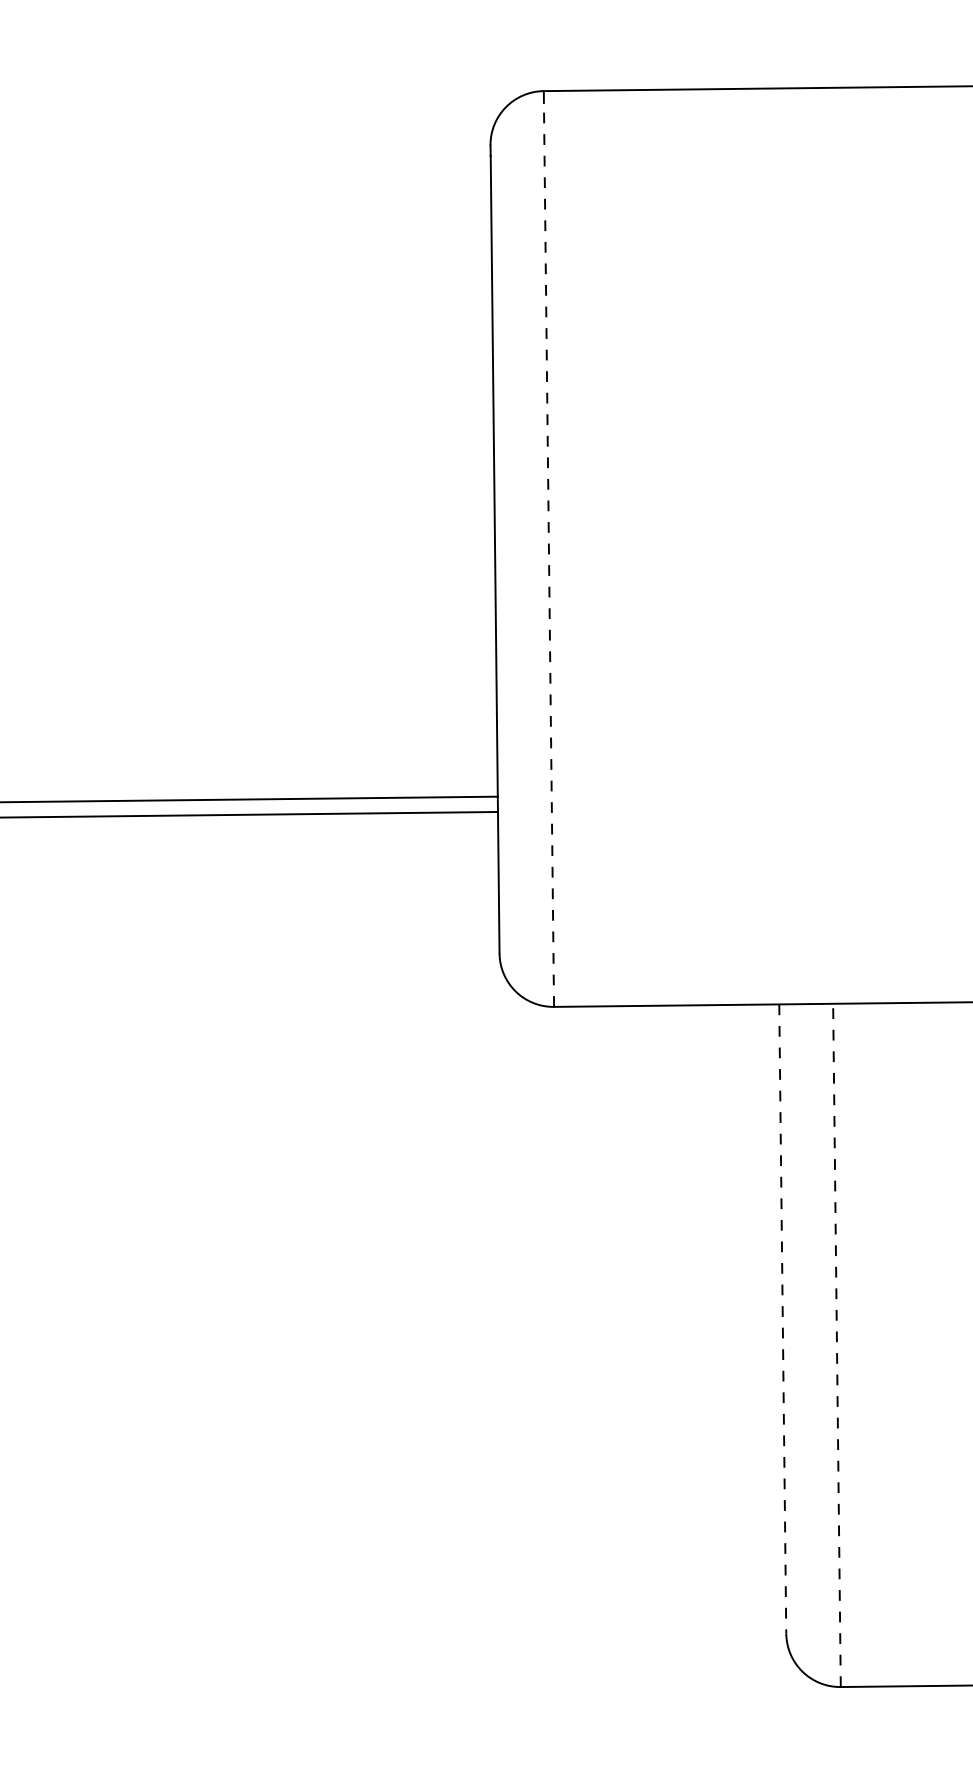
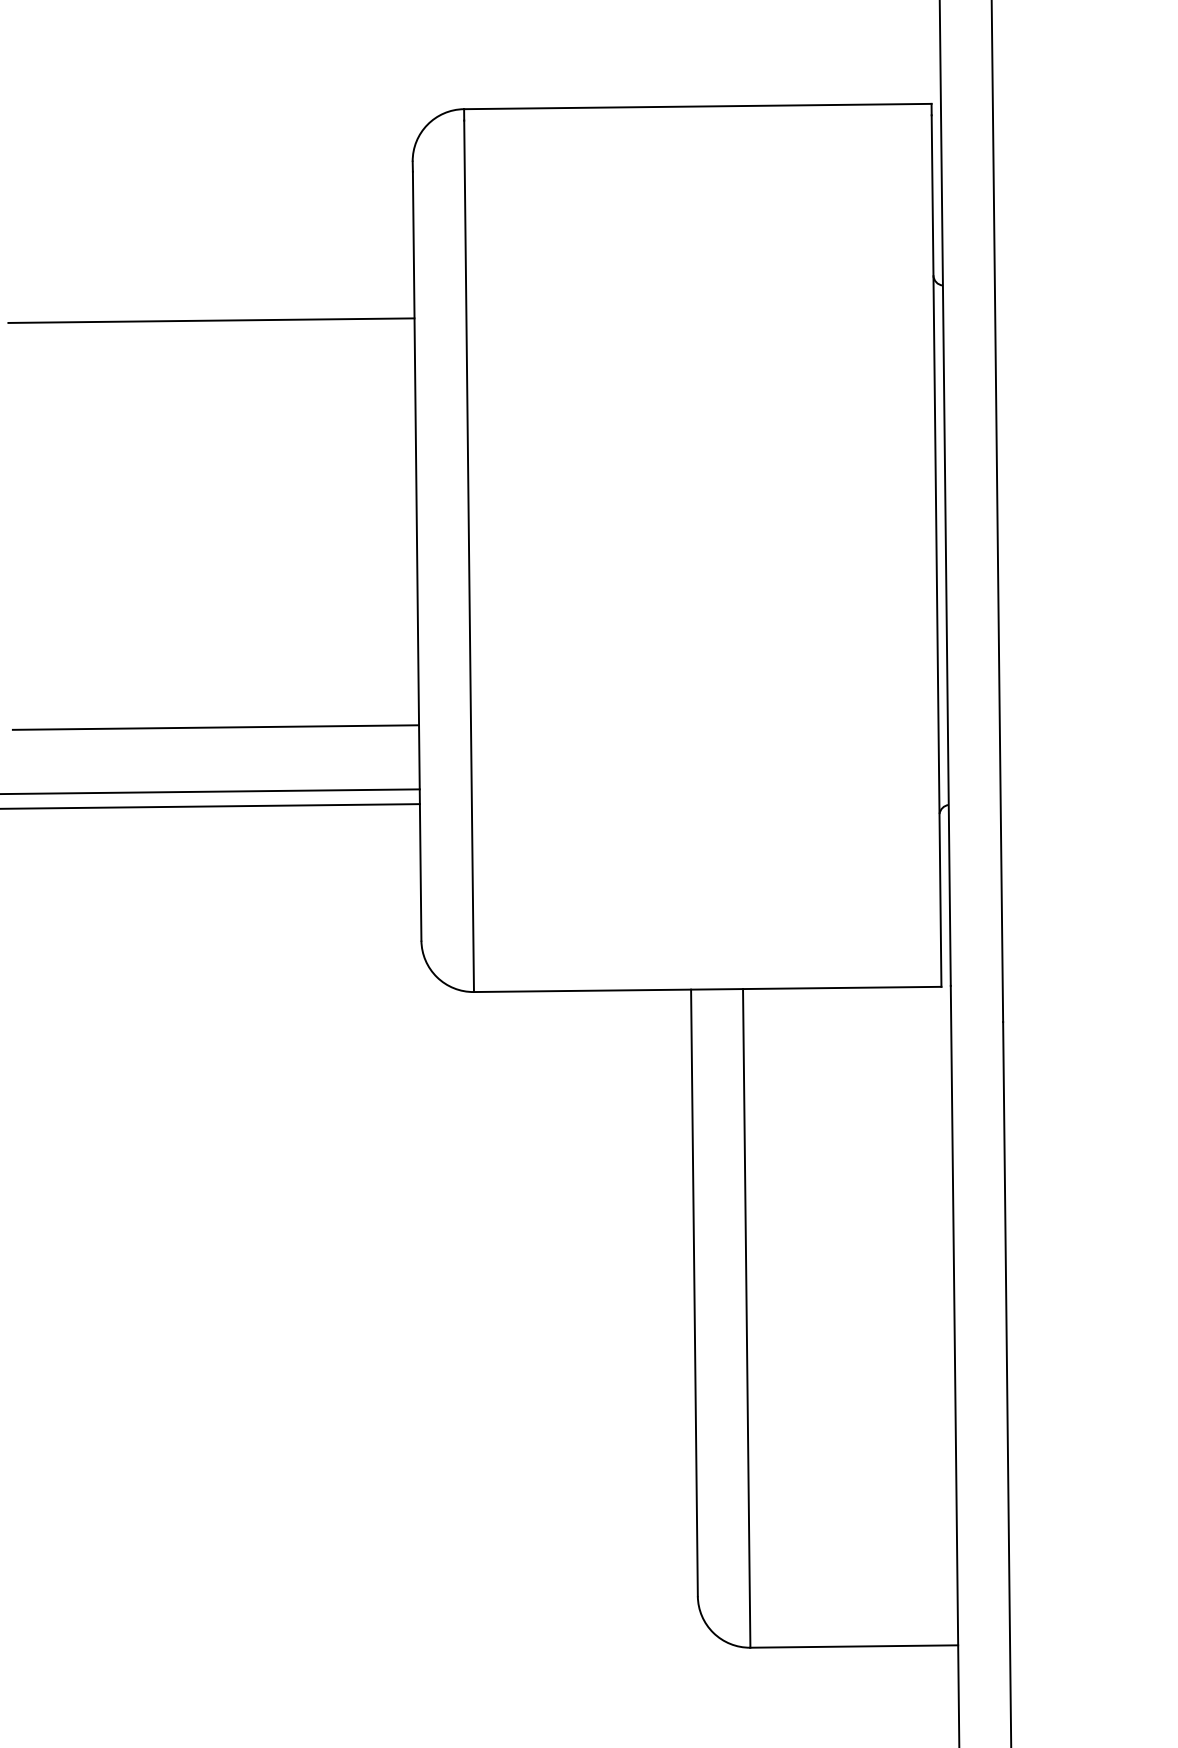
line: (281, 310) -> (211, 320), added
line: (549, 555) -> (469, 556), dashed -> solid
line: (285, 732) -> (215, 727), added
line: (782, 1319) -> (694, 1293), dashed -> solid
line: (836, 1344) -> (746, 1317), dashed -> solid

